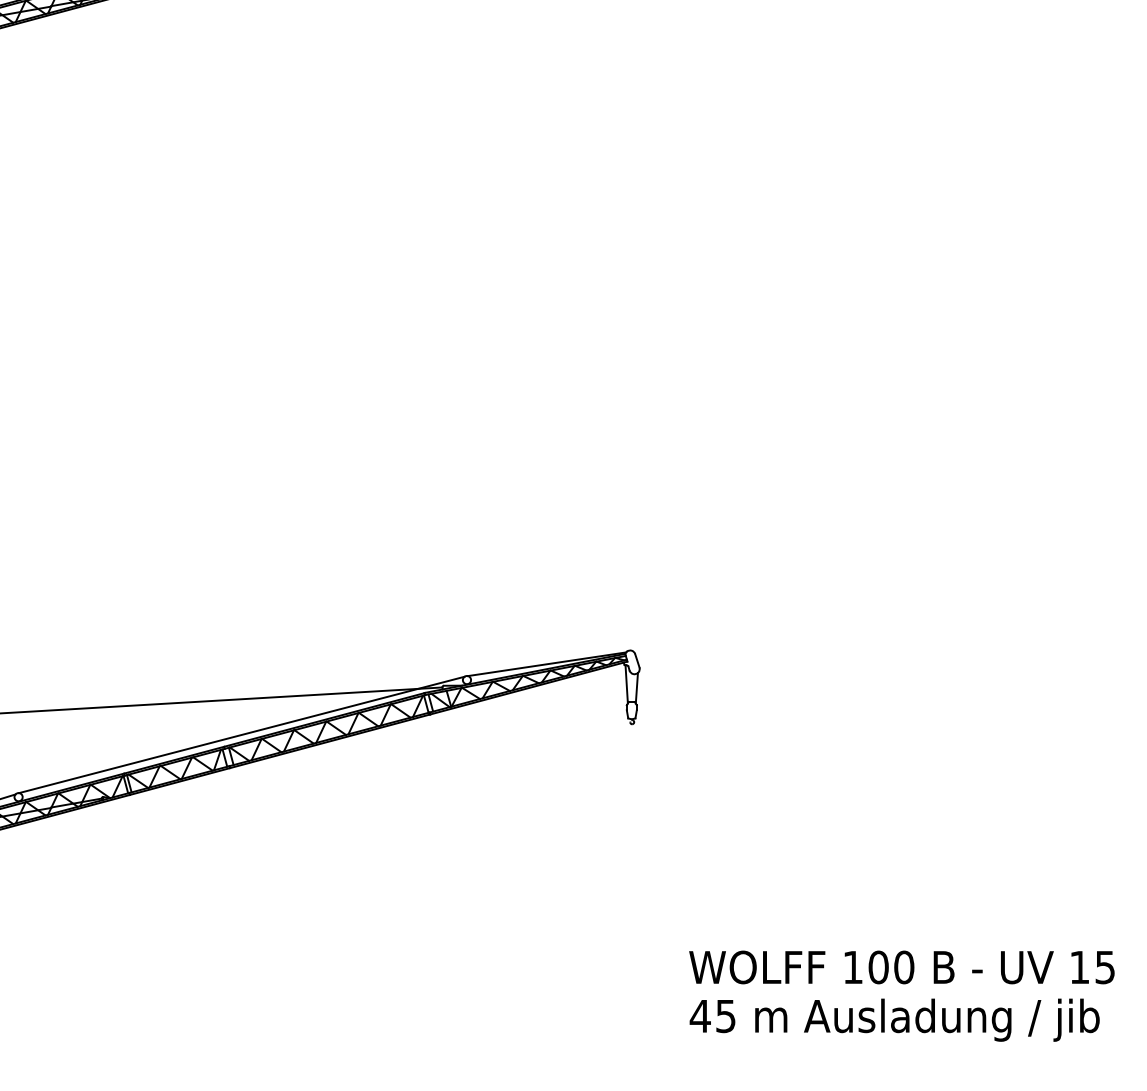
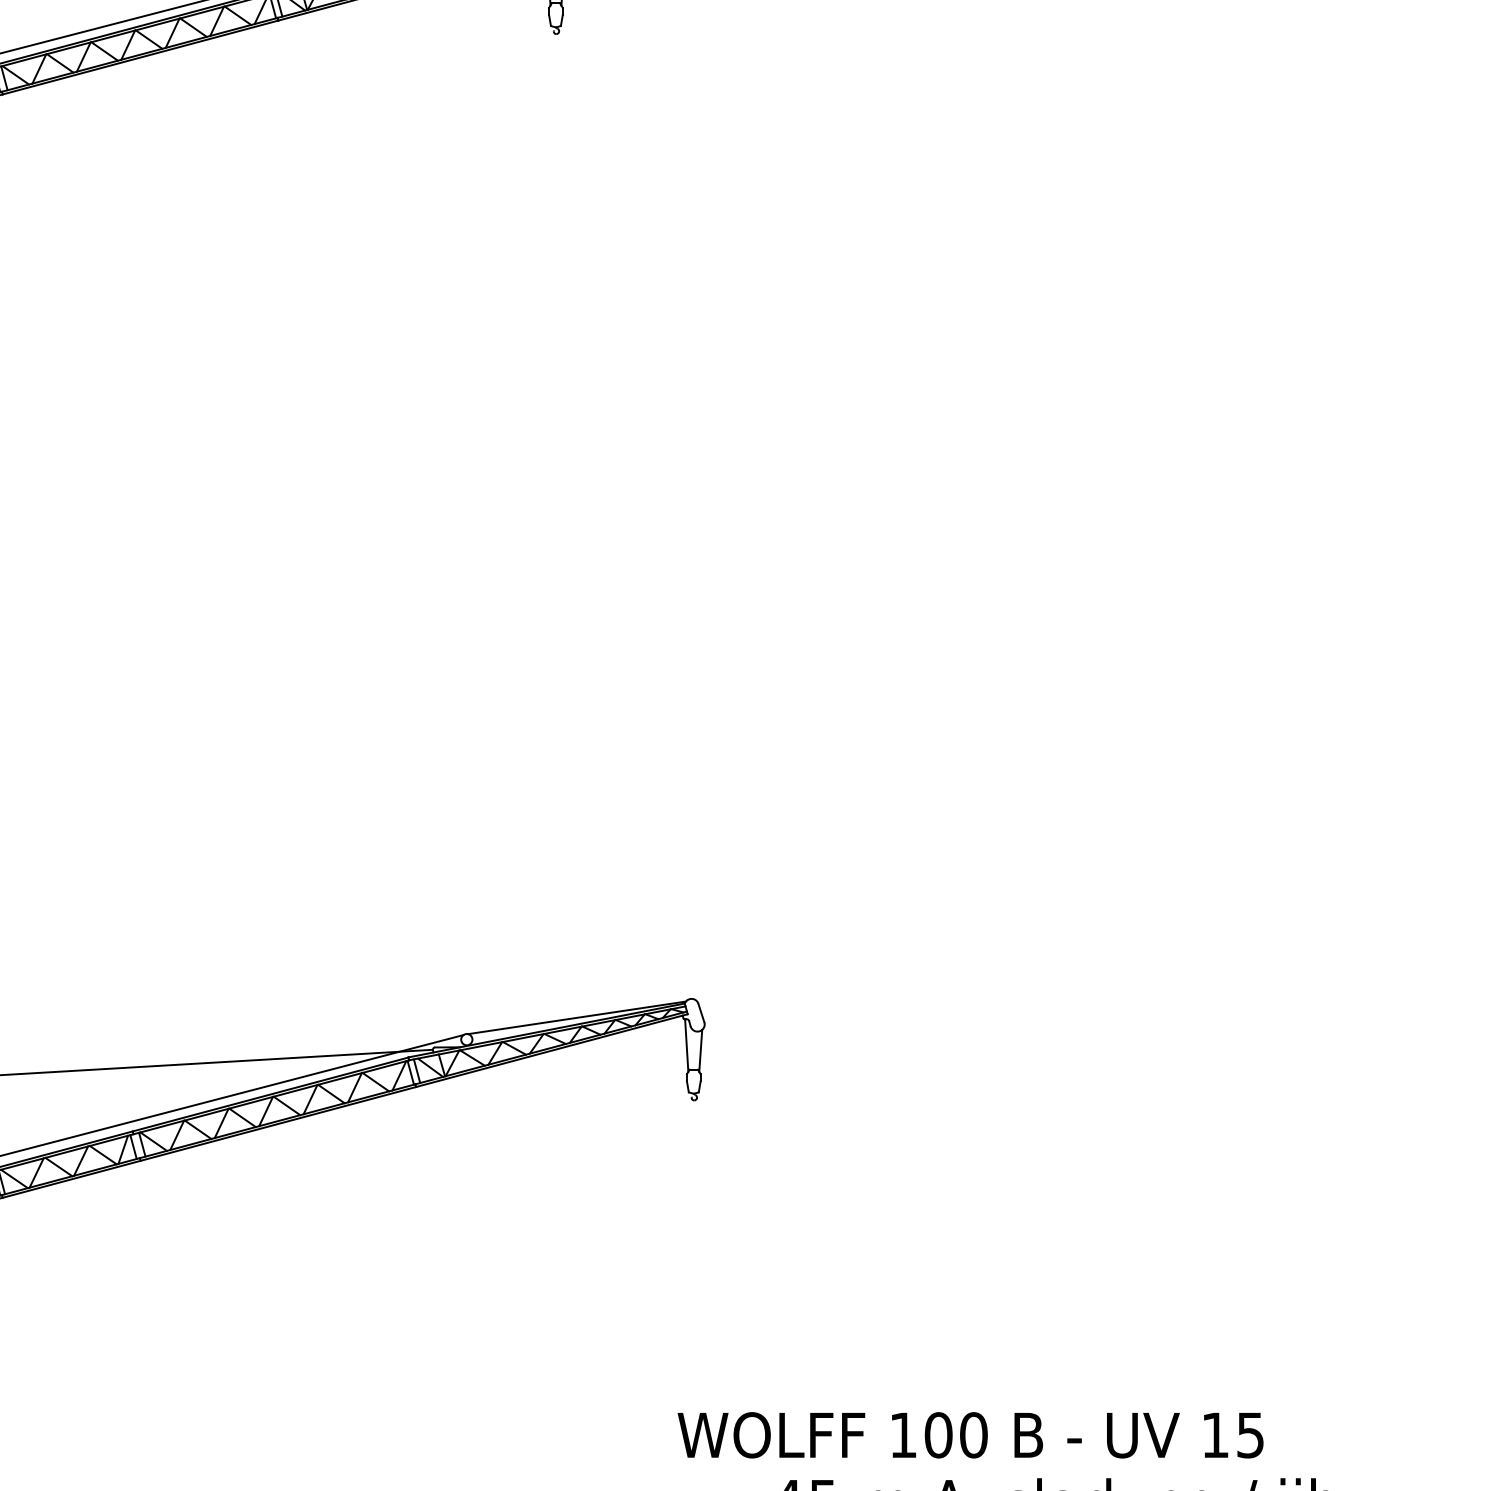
text: (901, 967) -> (970, 1435), moved

